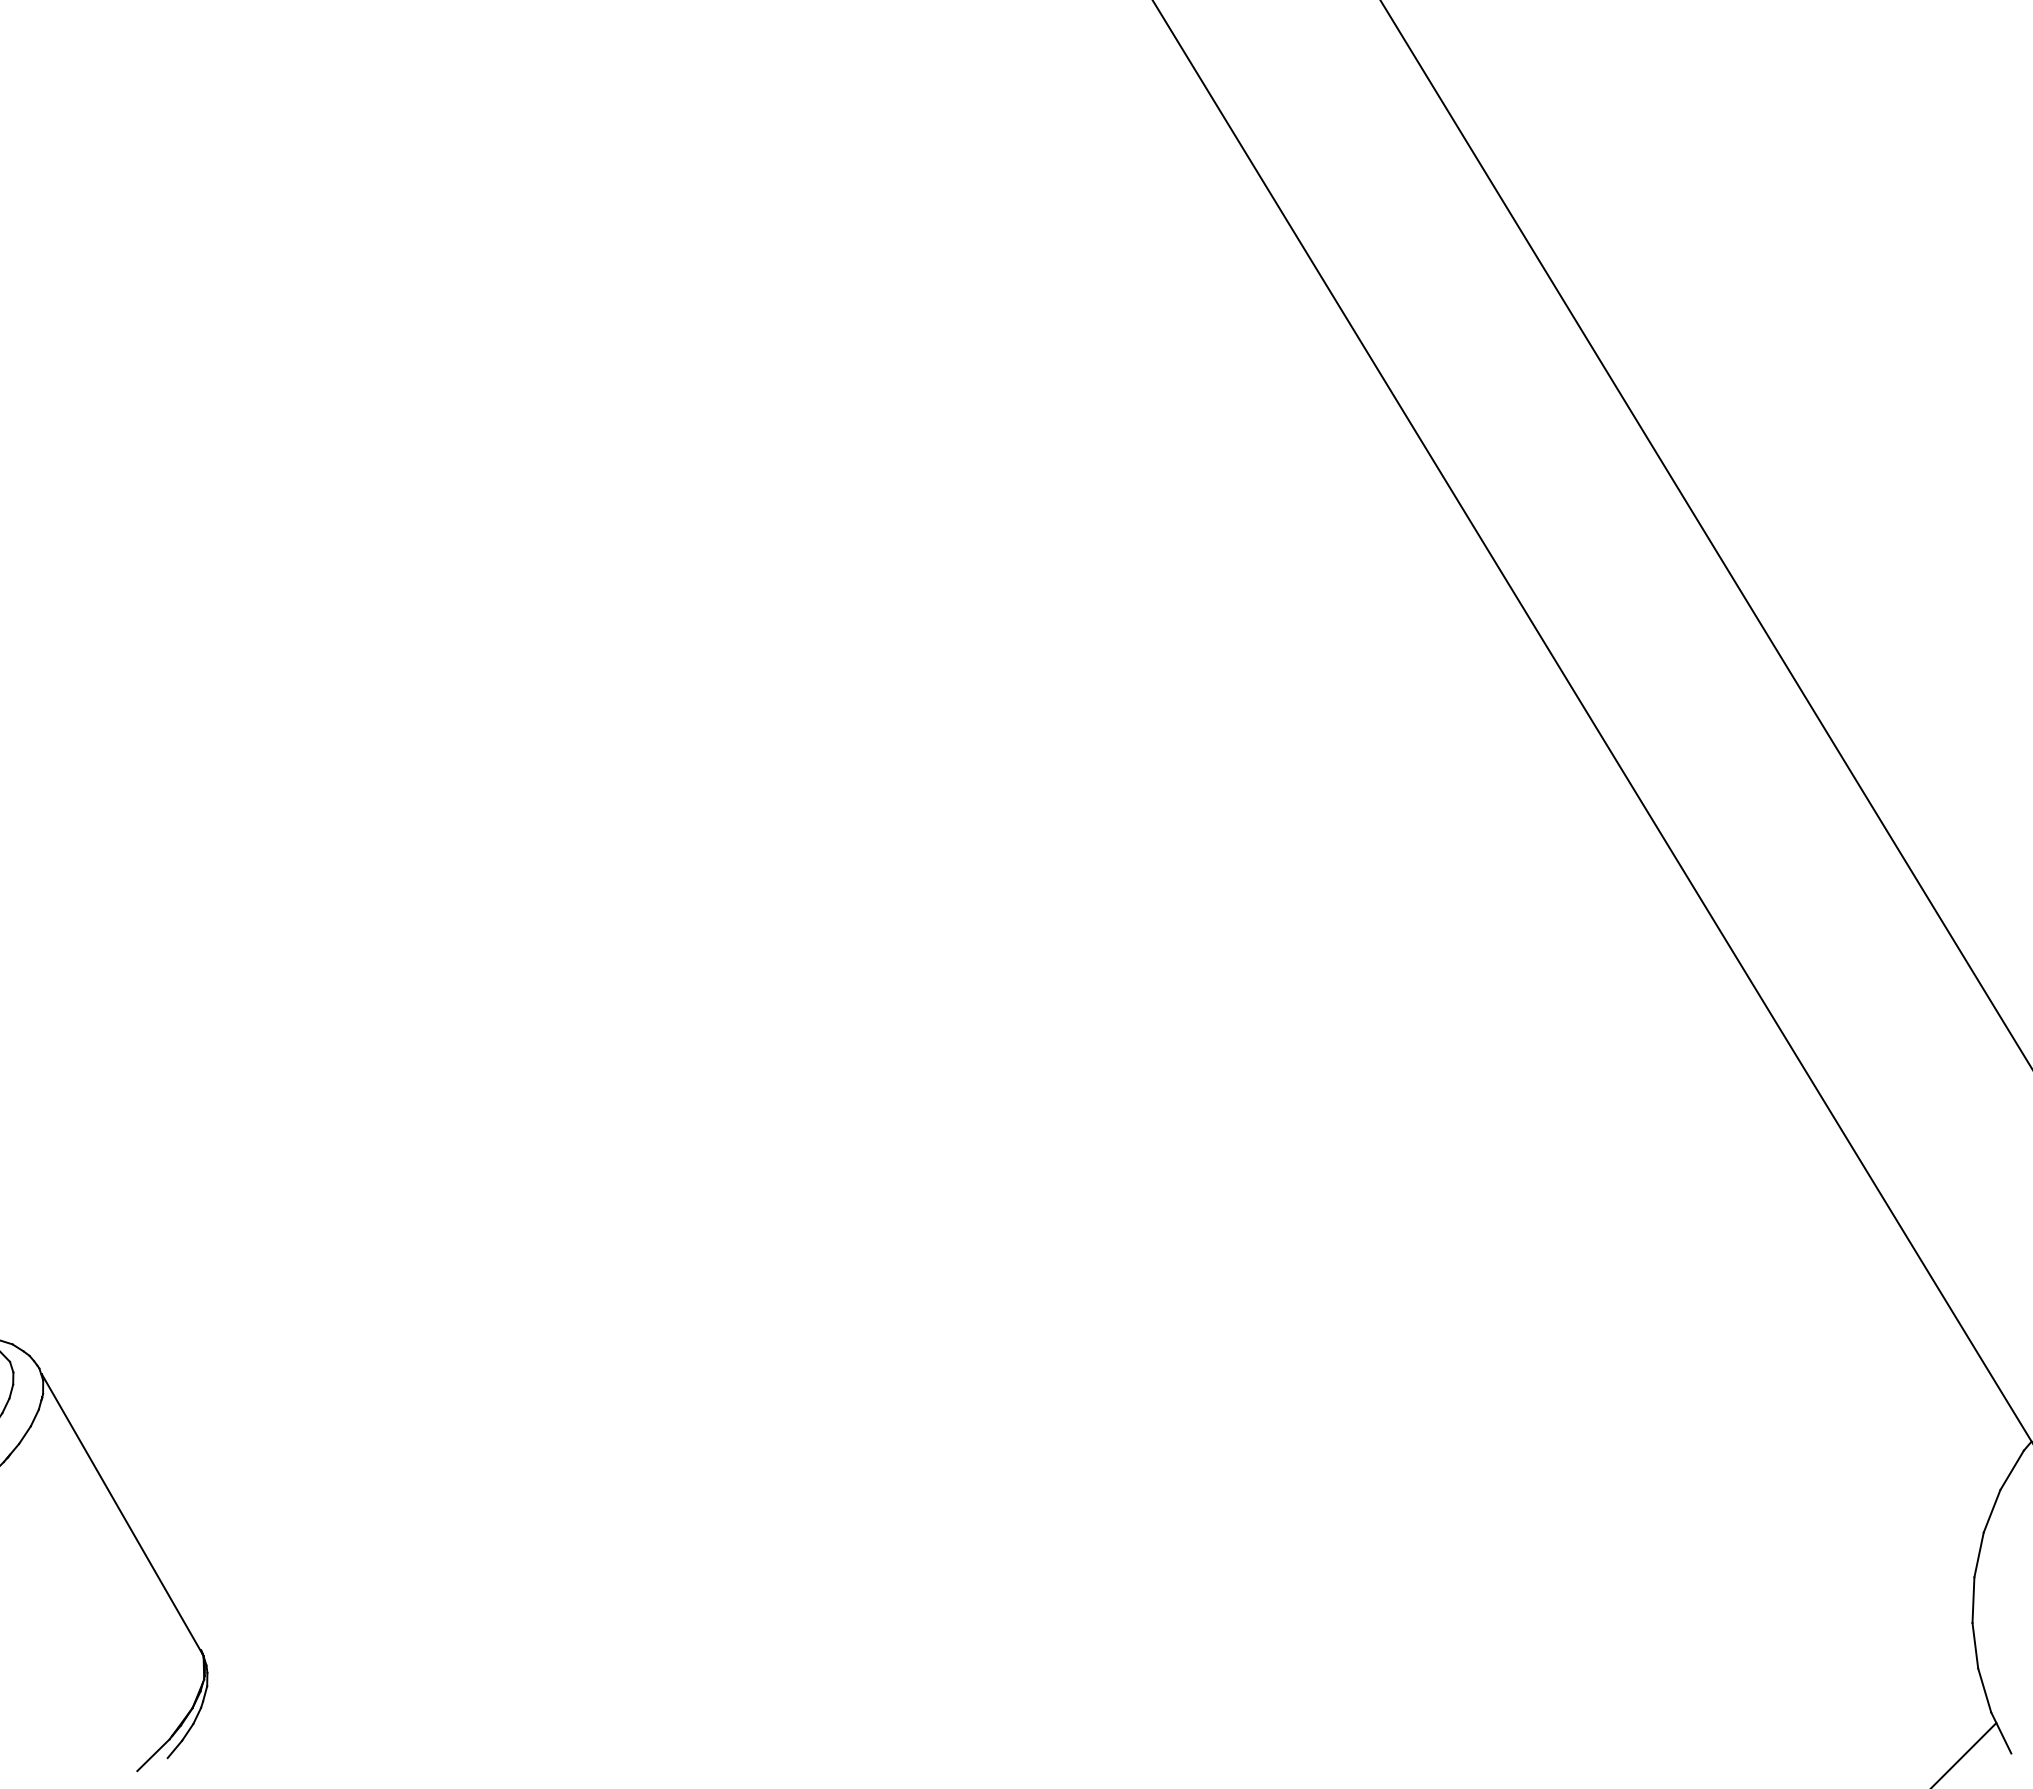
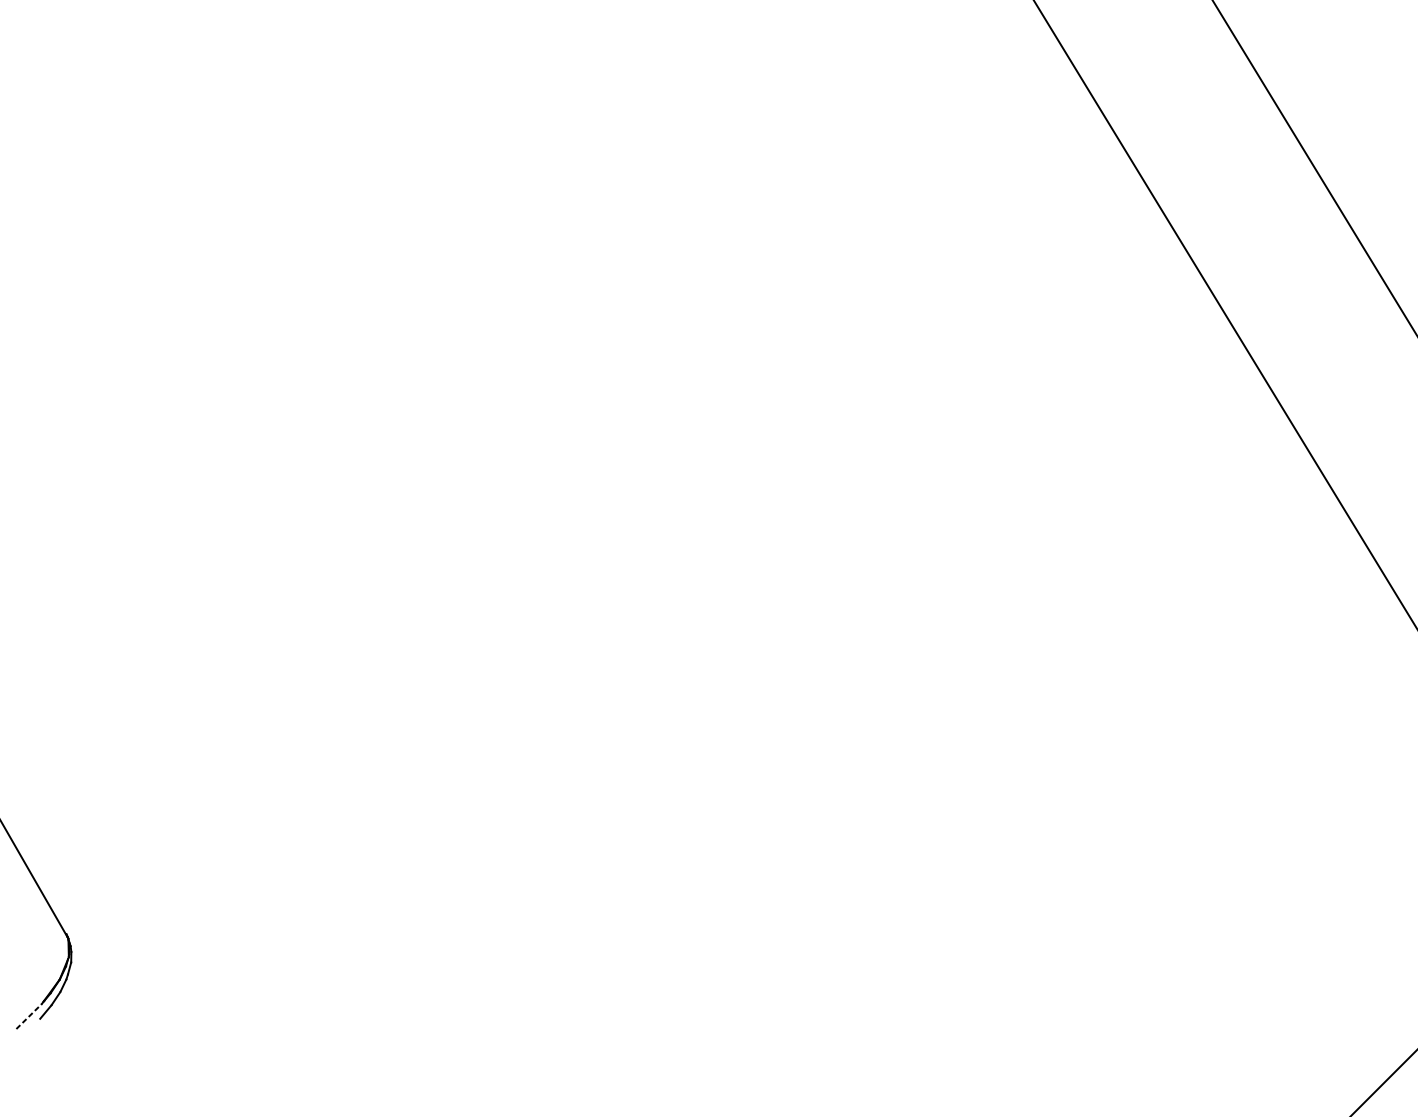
line: (153, 1755) -> (29, 1016), solid -> dashed

